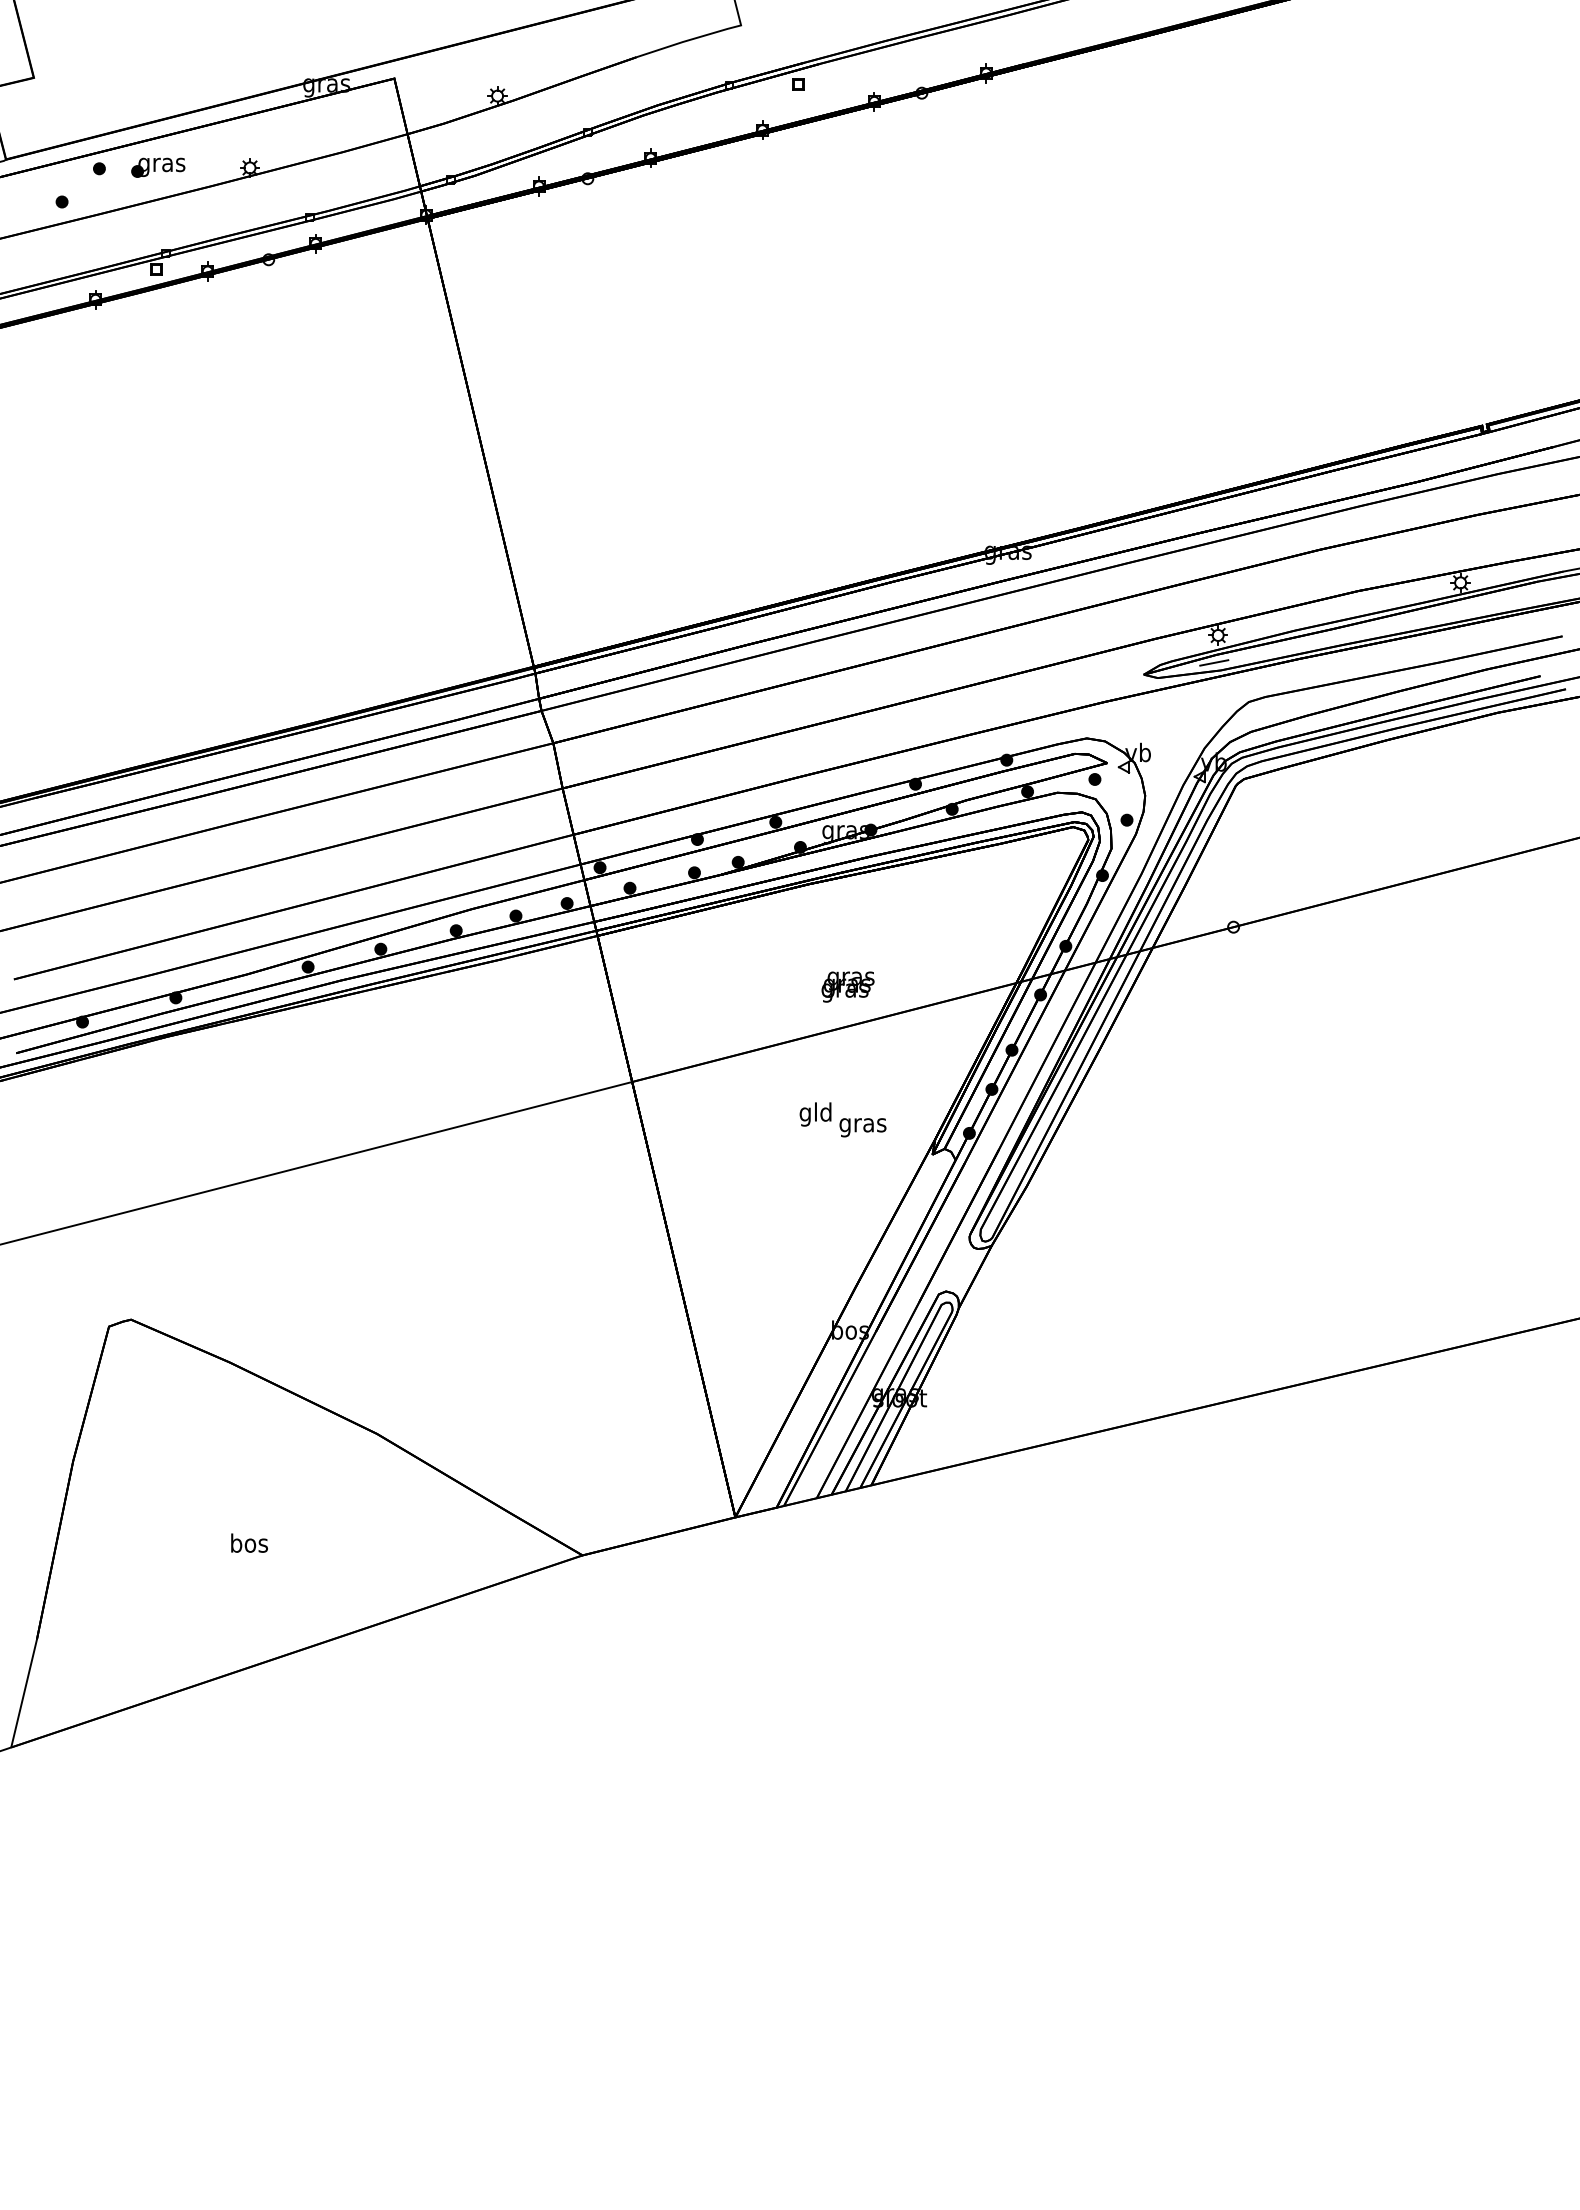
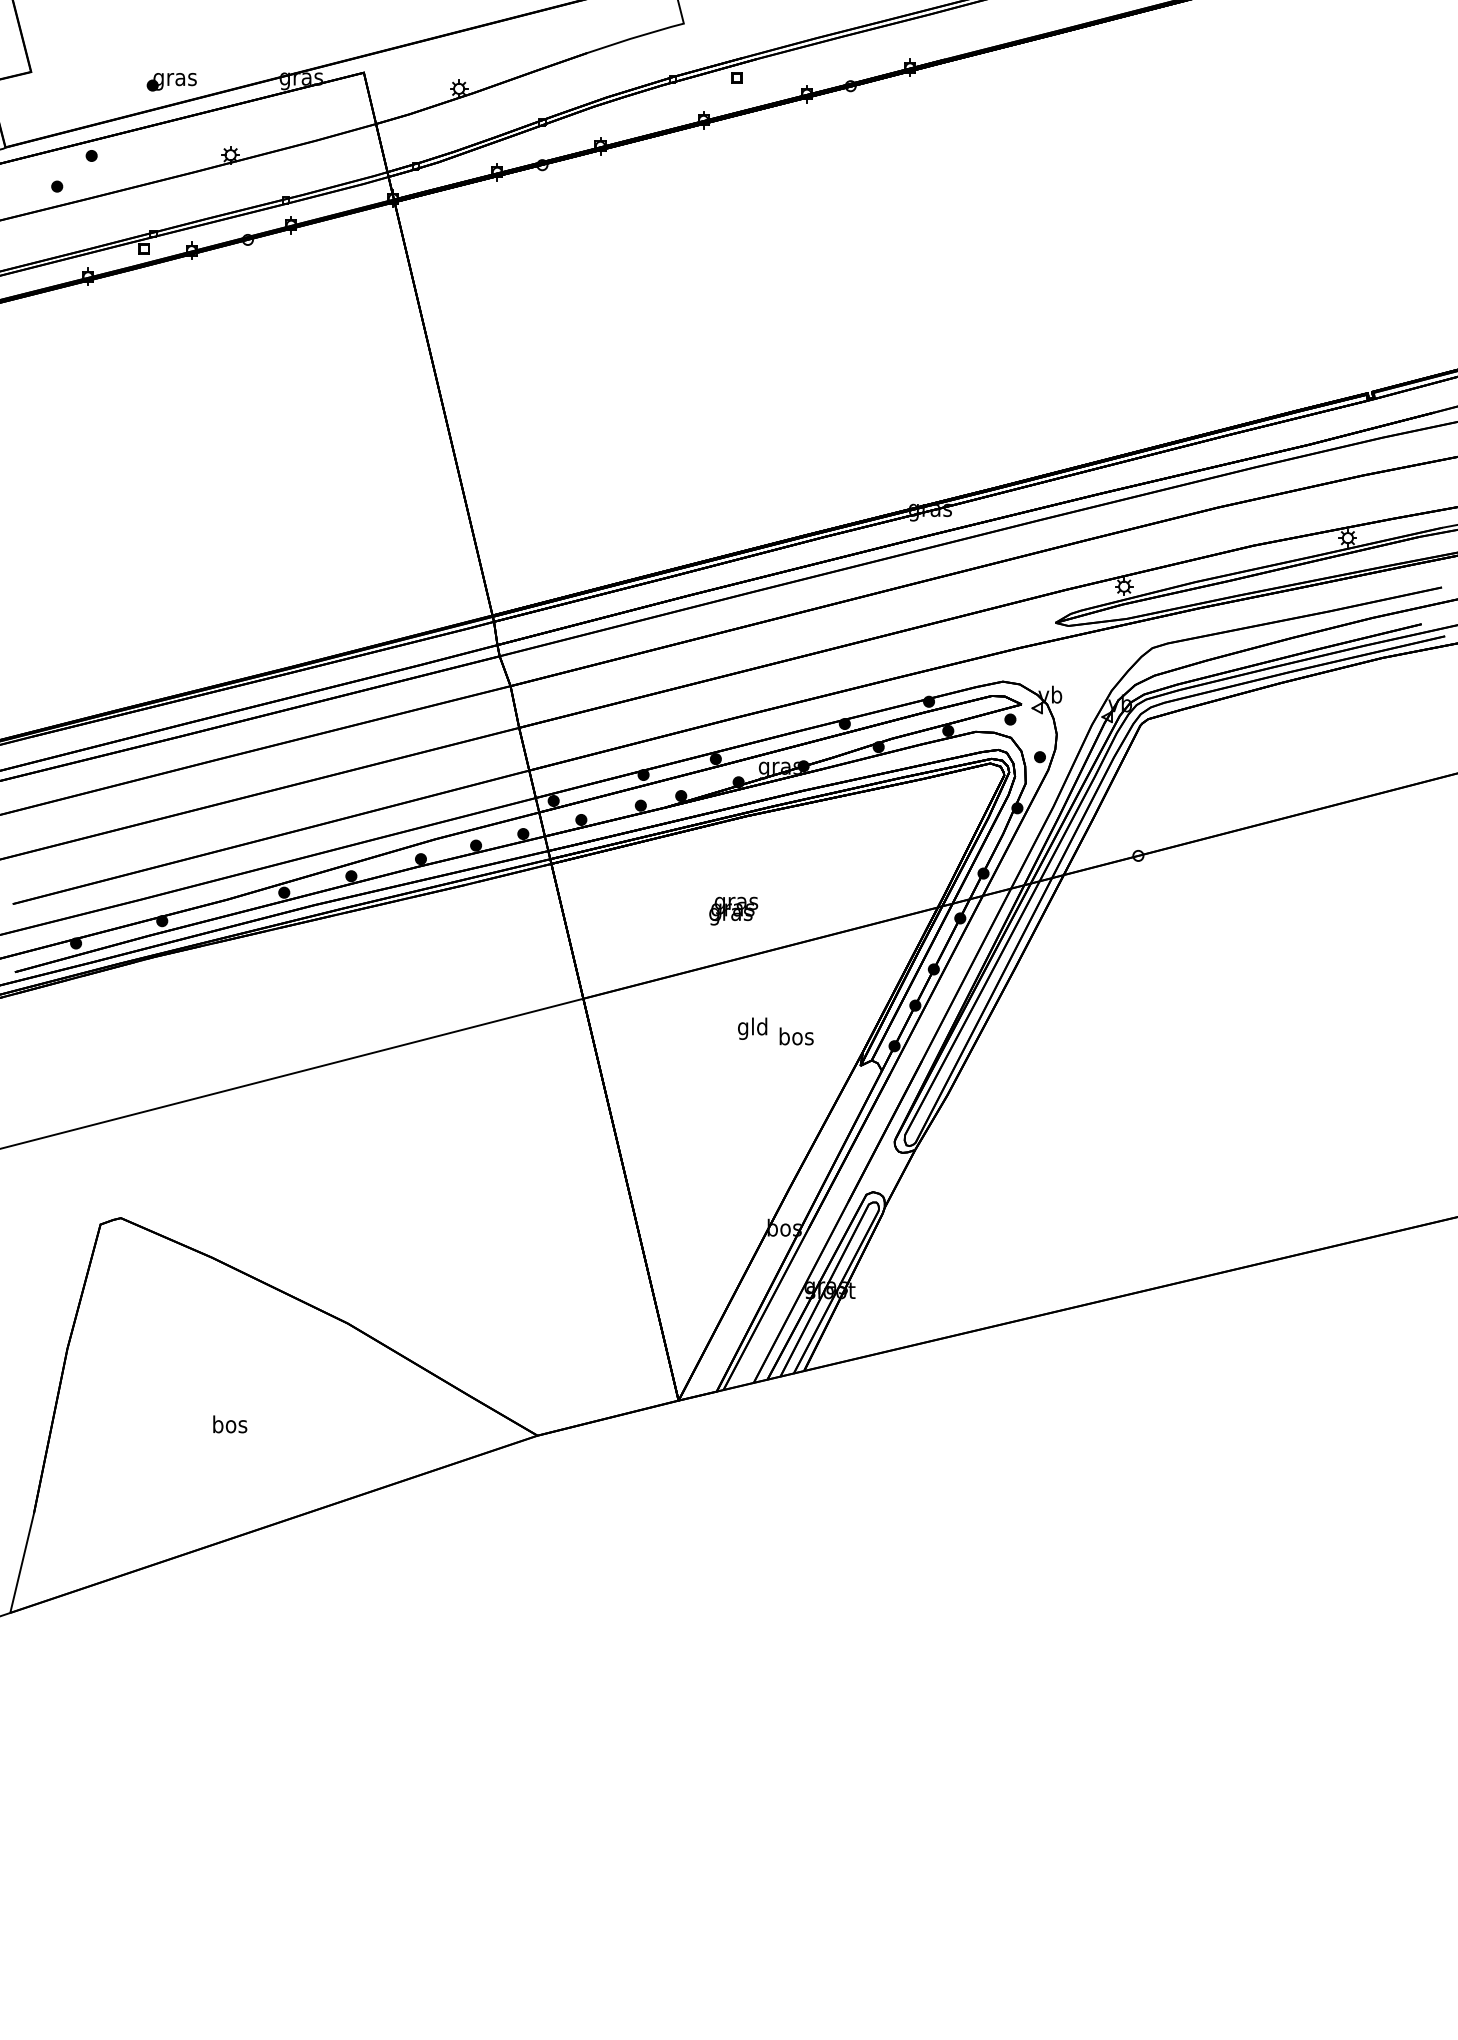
part: (158, 167) -> (172, 81), moved
line: (1214, 662) -> (1120, 611), removed
text: (847, 986) -> (733, 910), moved
text: (862, 1125) -> (795, 1038), gras -> bos

